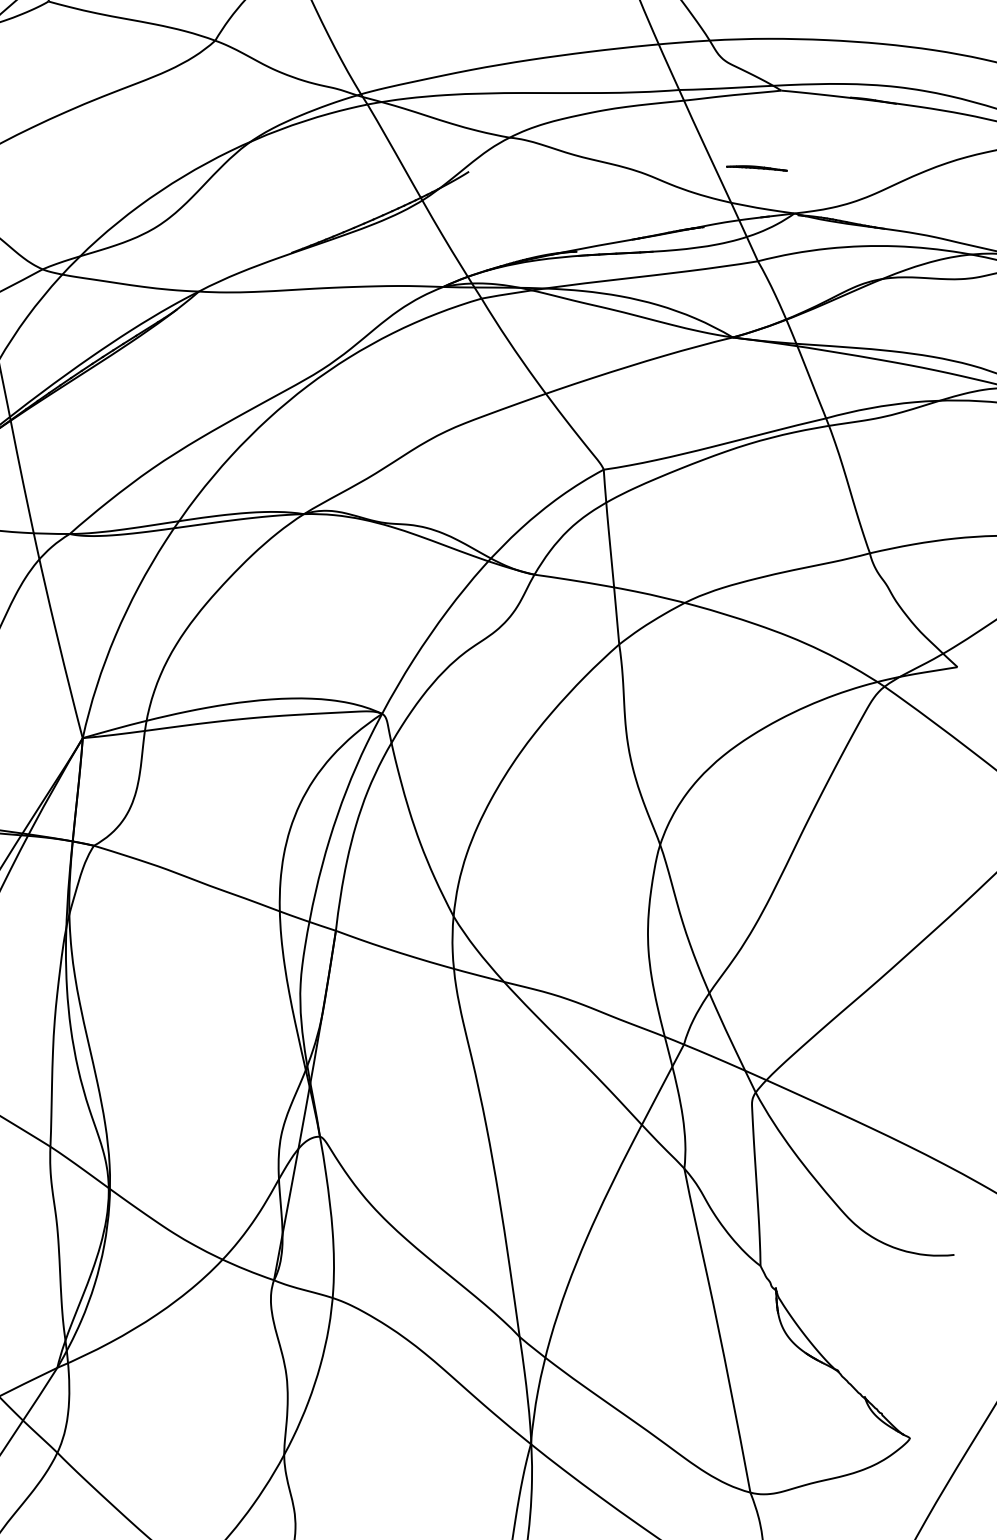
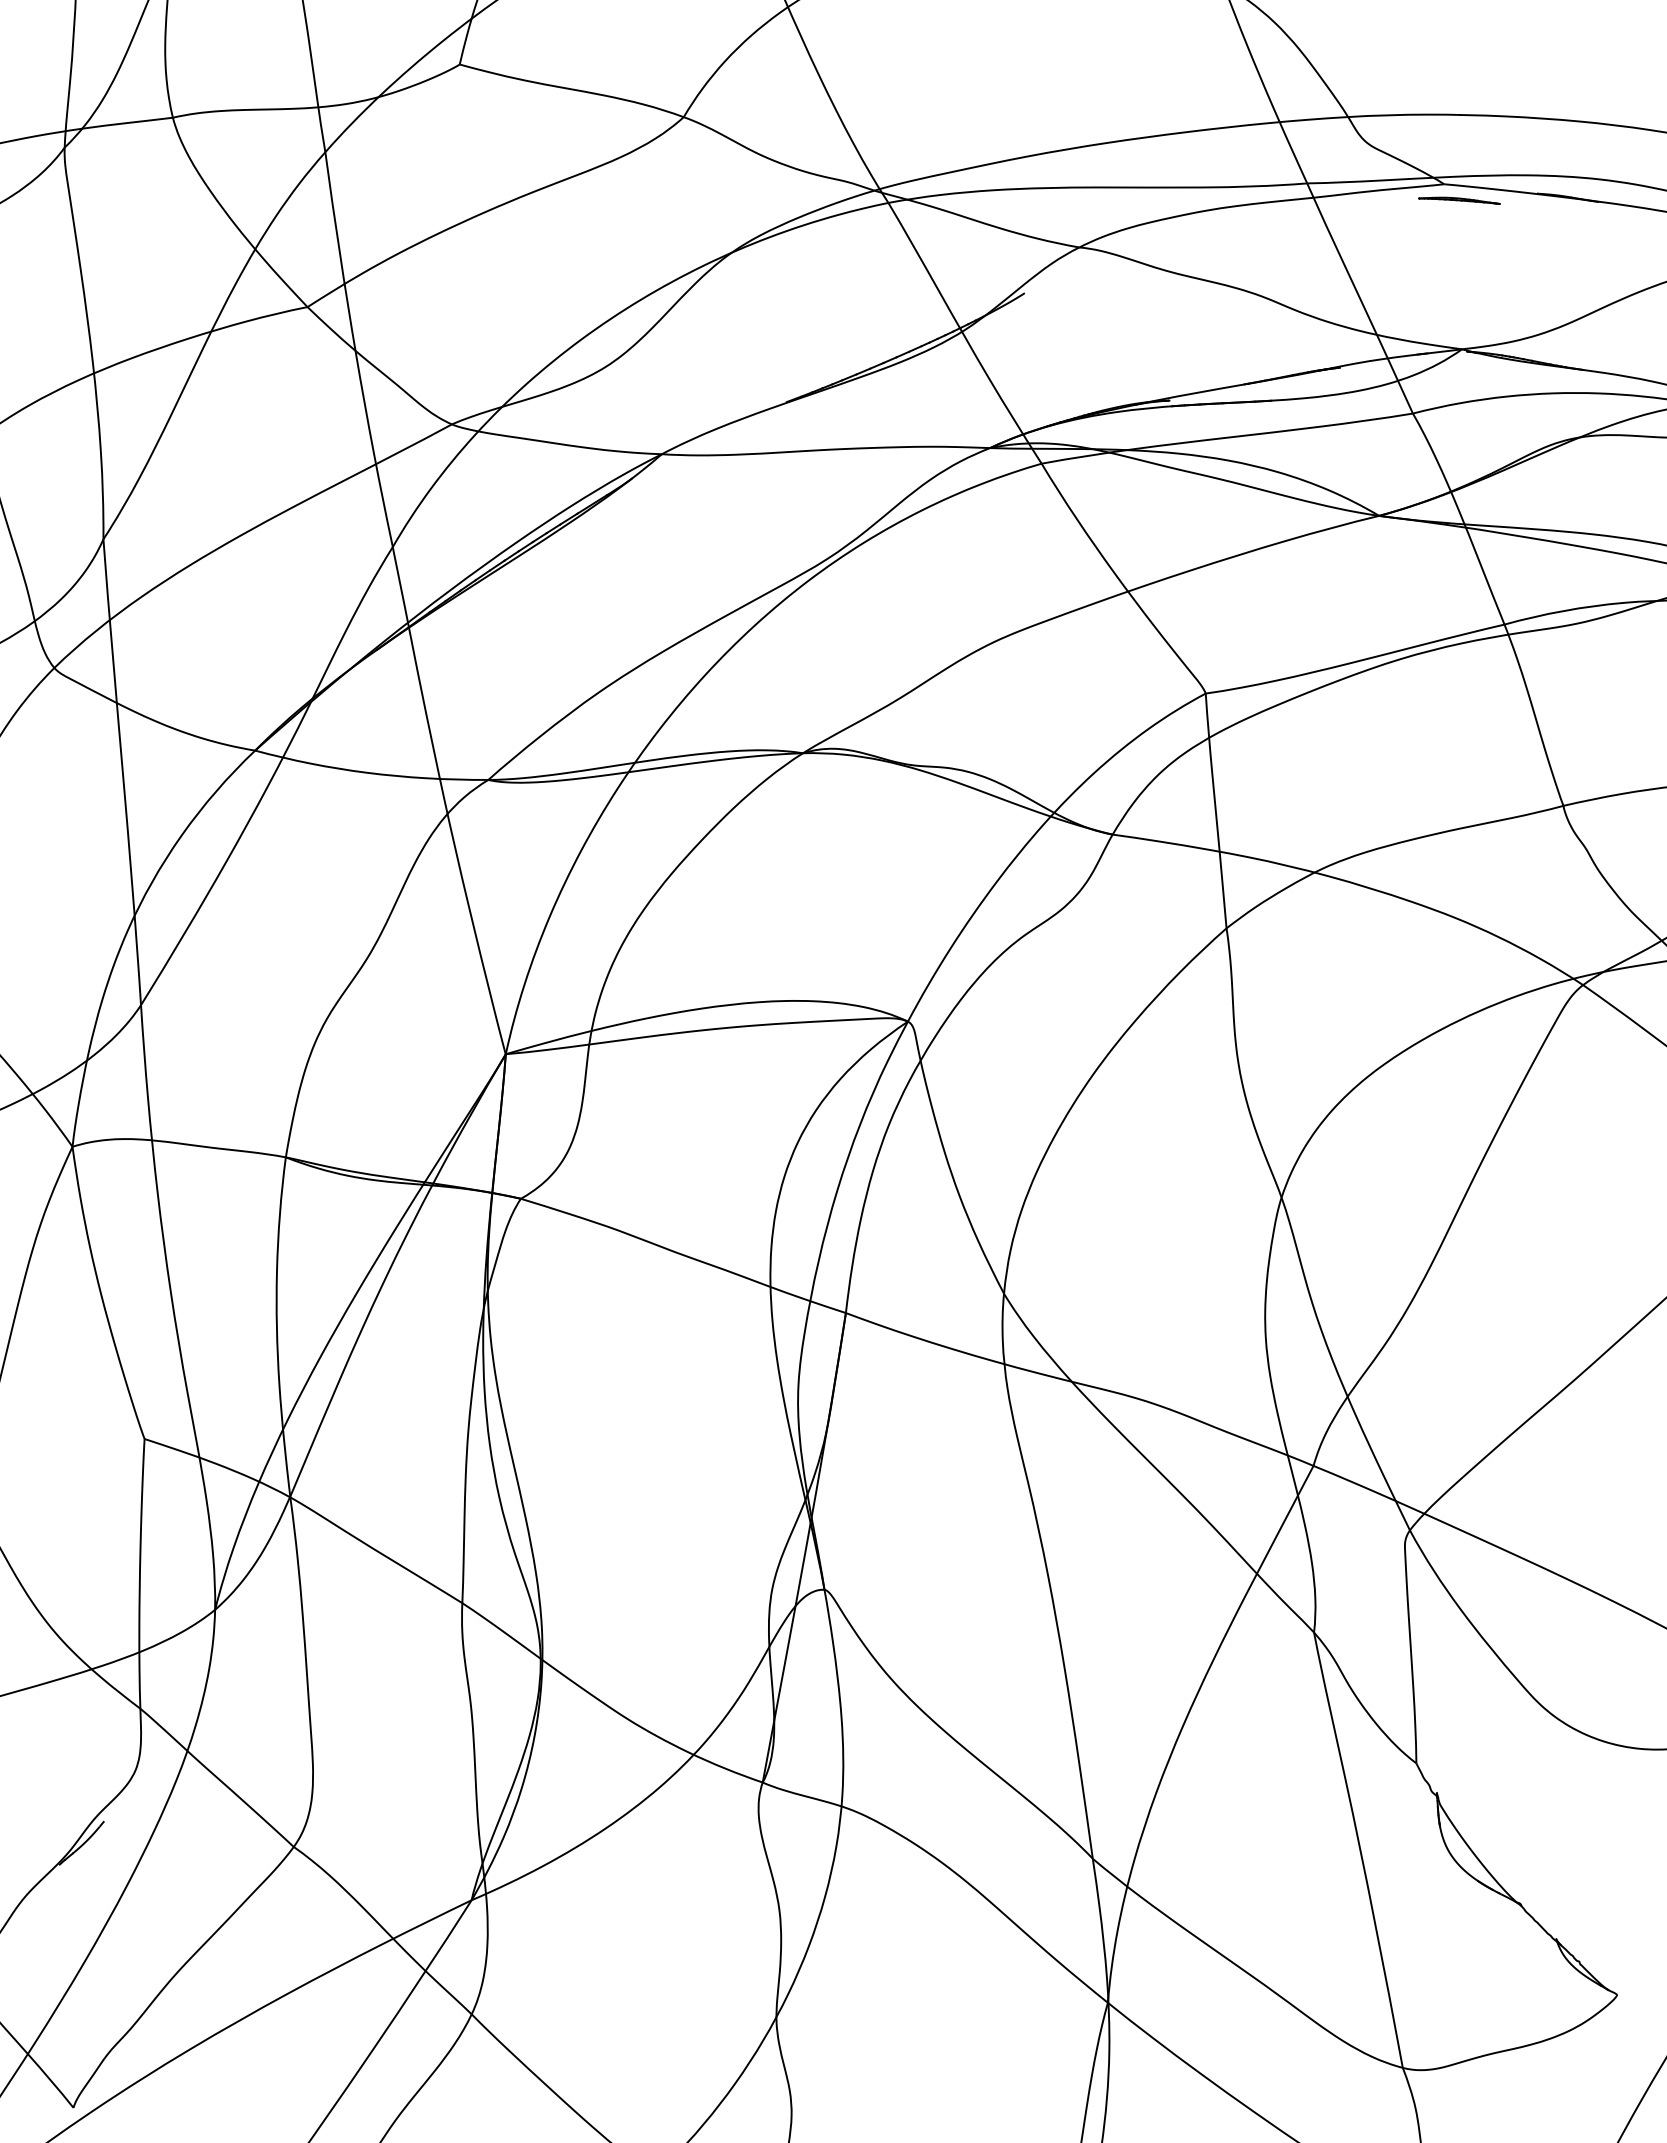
part: (756, 168) -> (1459, 200), moved

